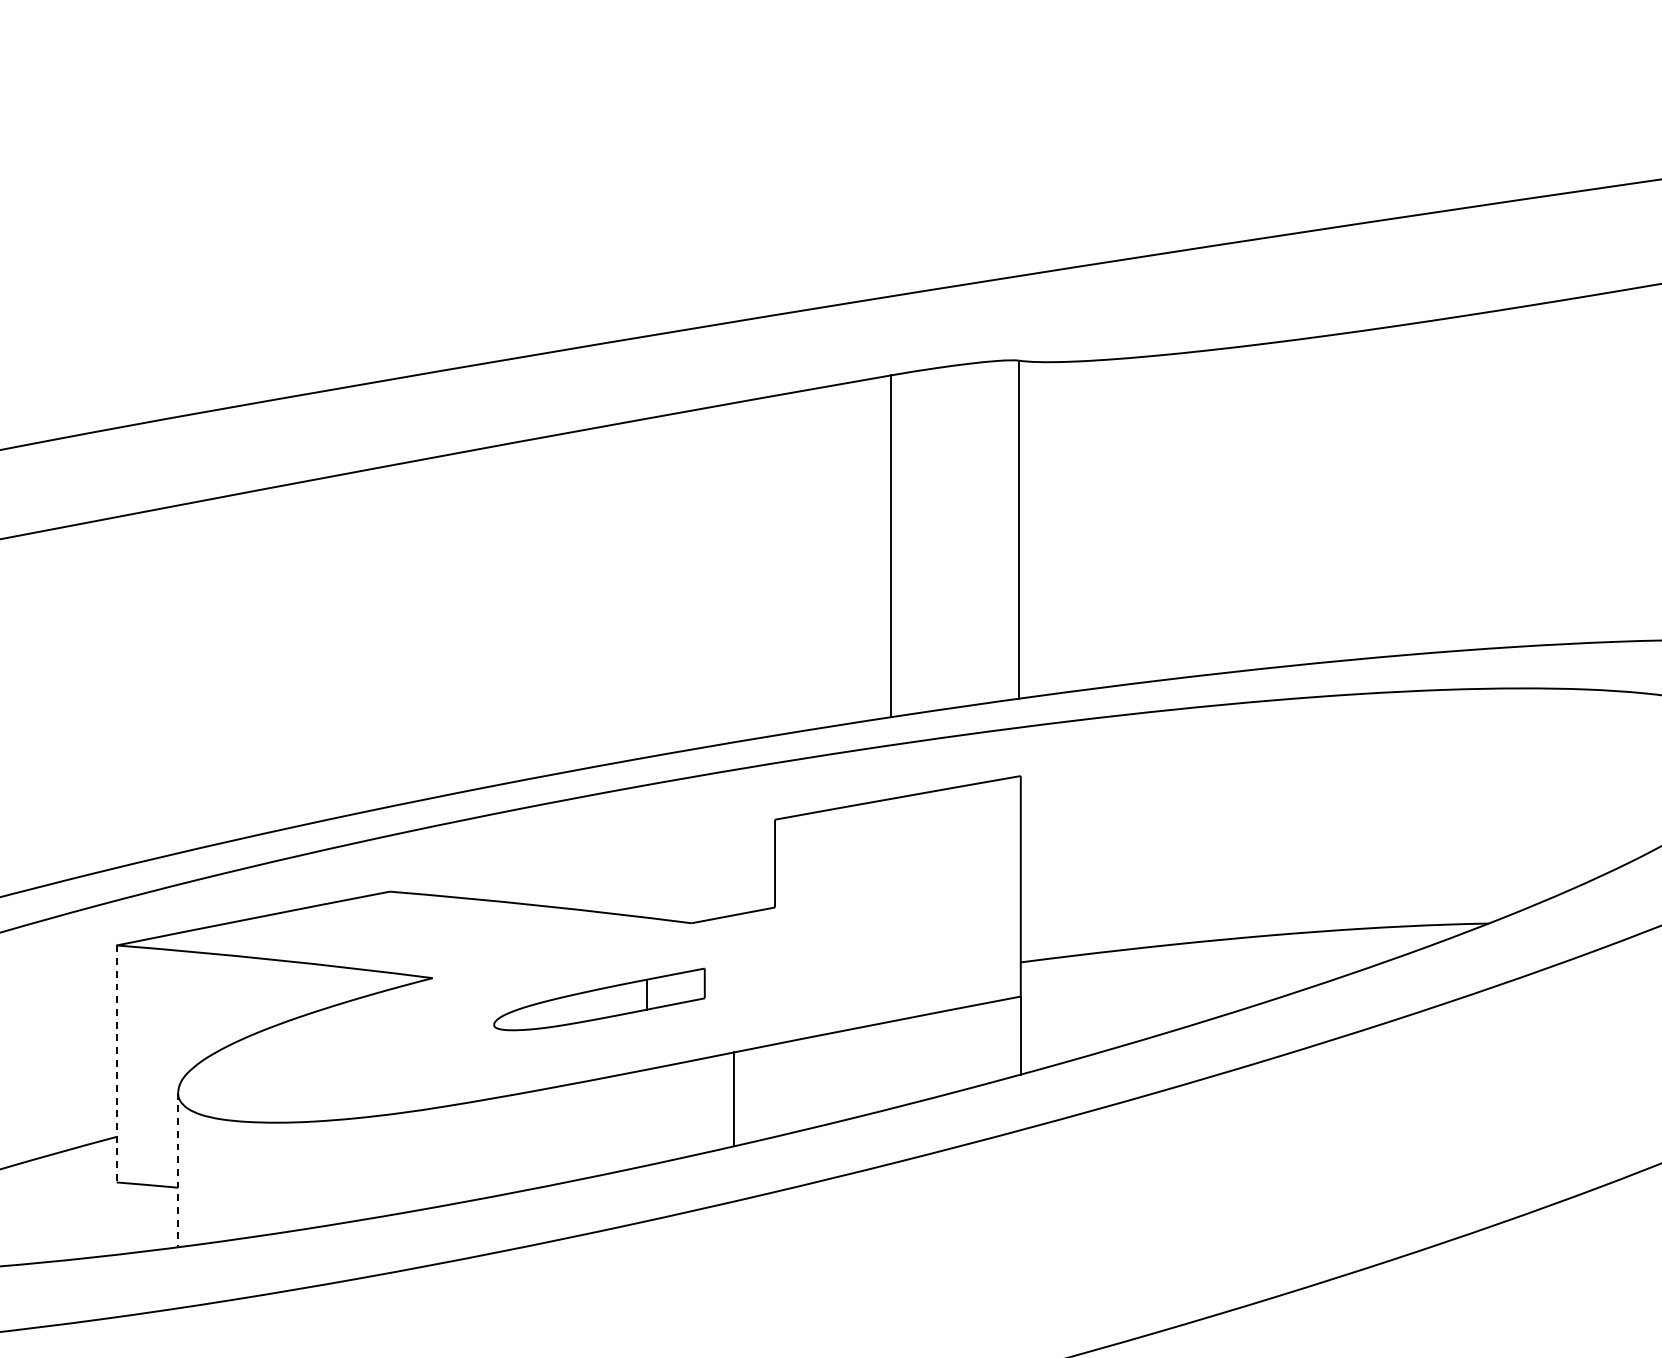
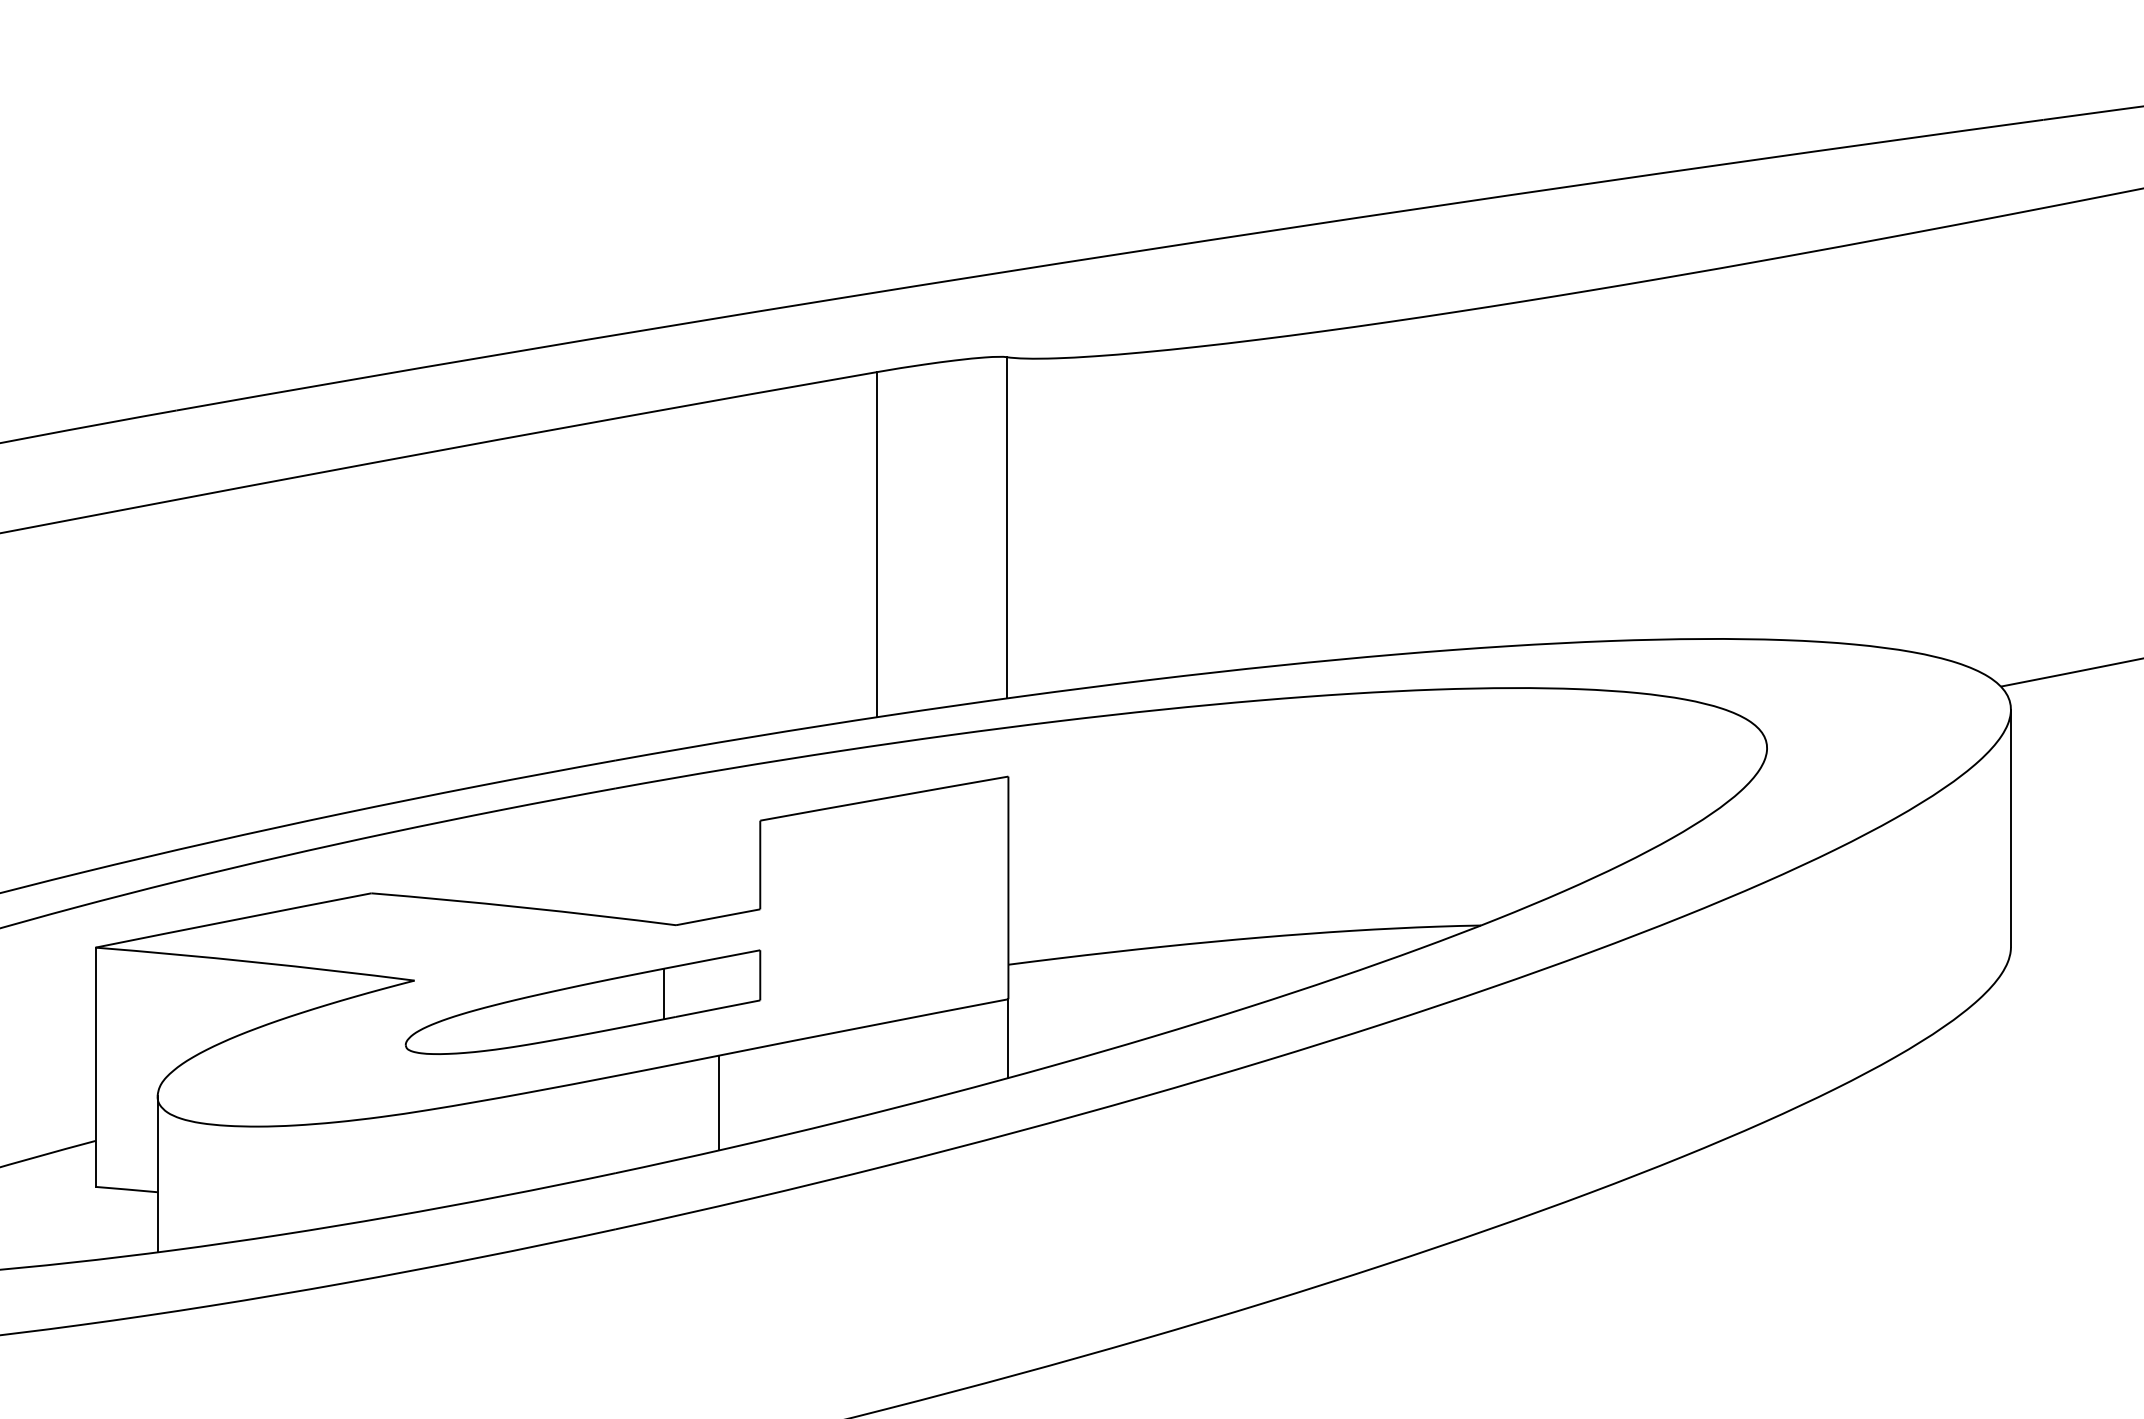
part: (598, 998) -> (582, 1001), size x1.67
line: (116, 1064) -> (95, 1067), dashed -> solid
line: (178, 1170) -> (157, 1174), dashed -> solid

